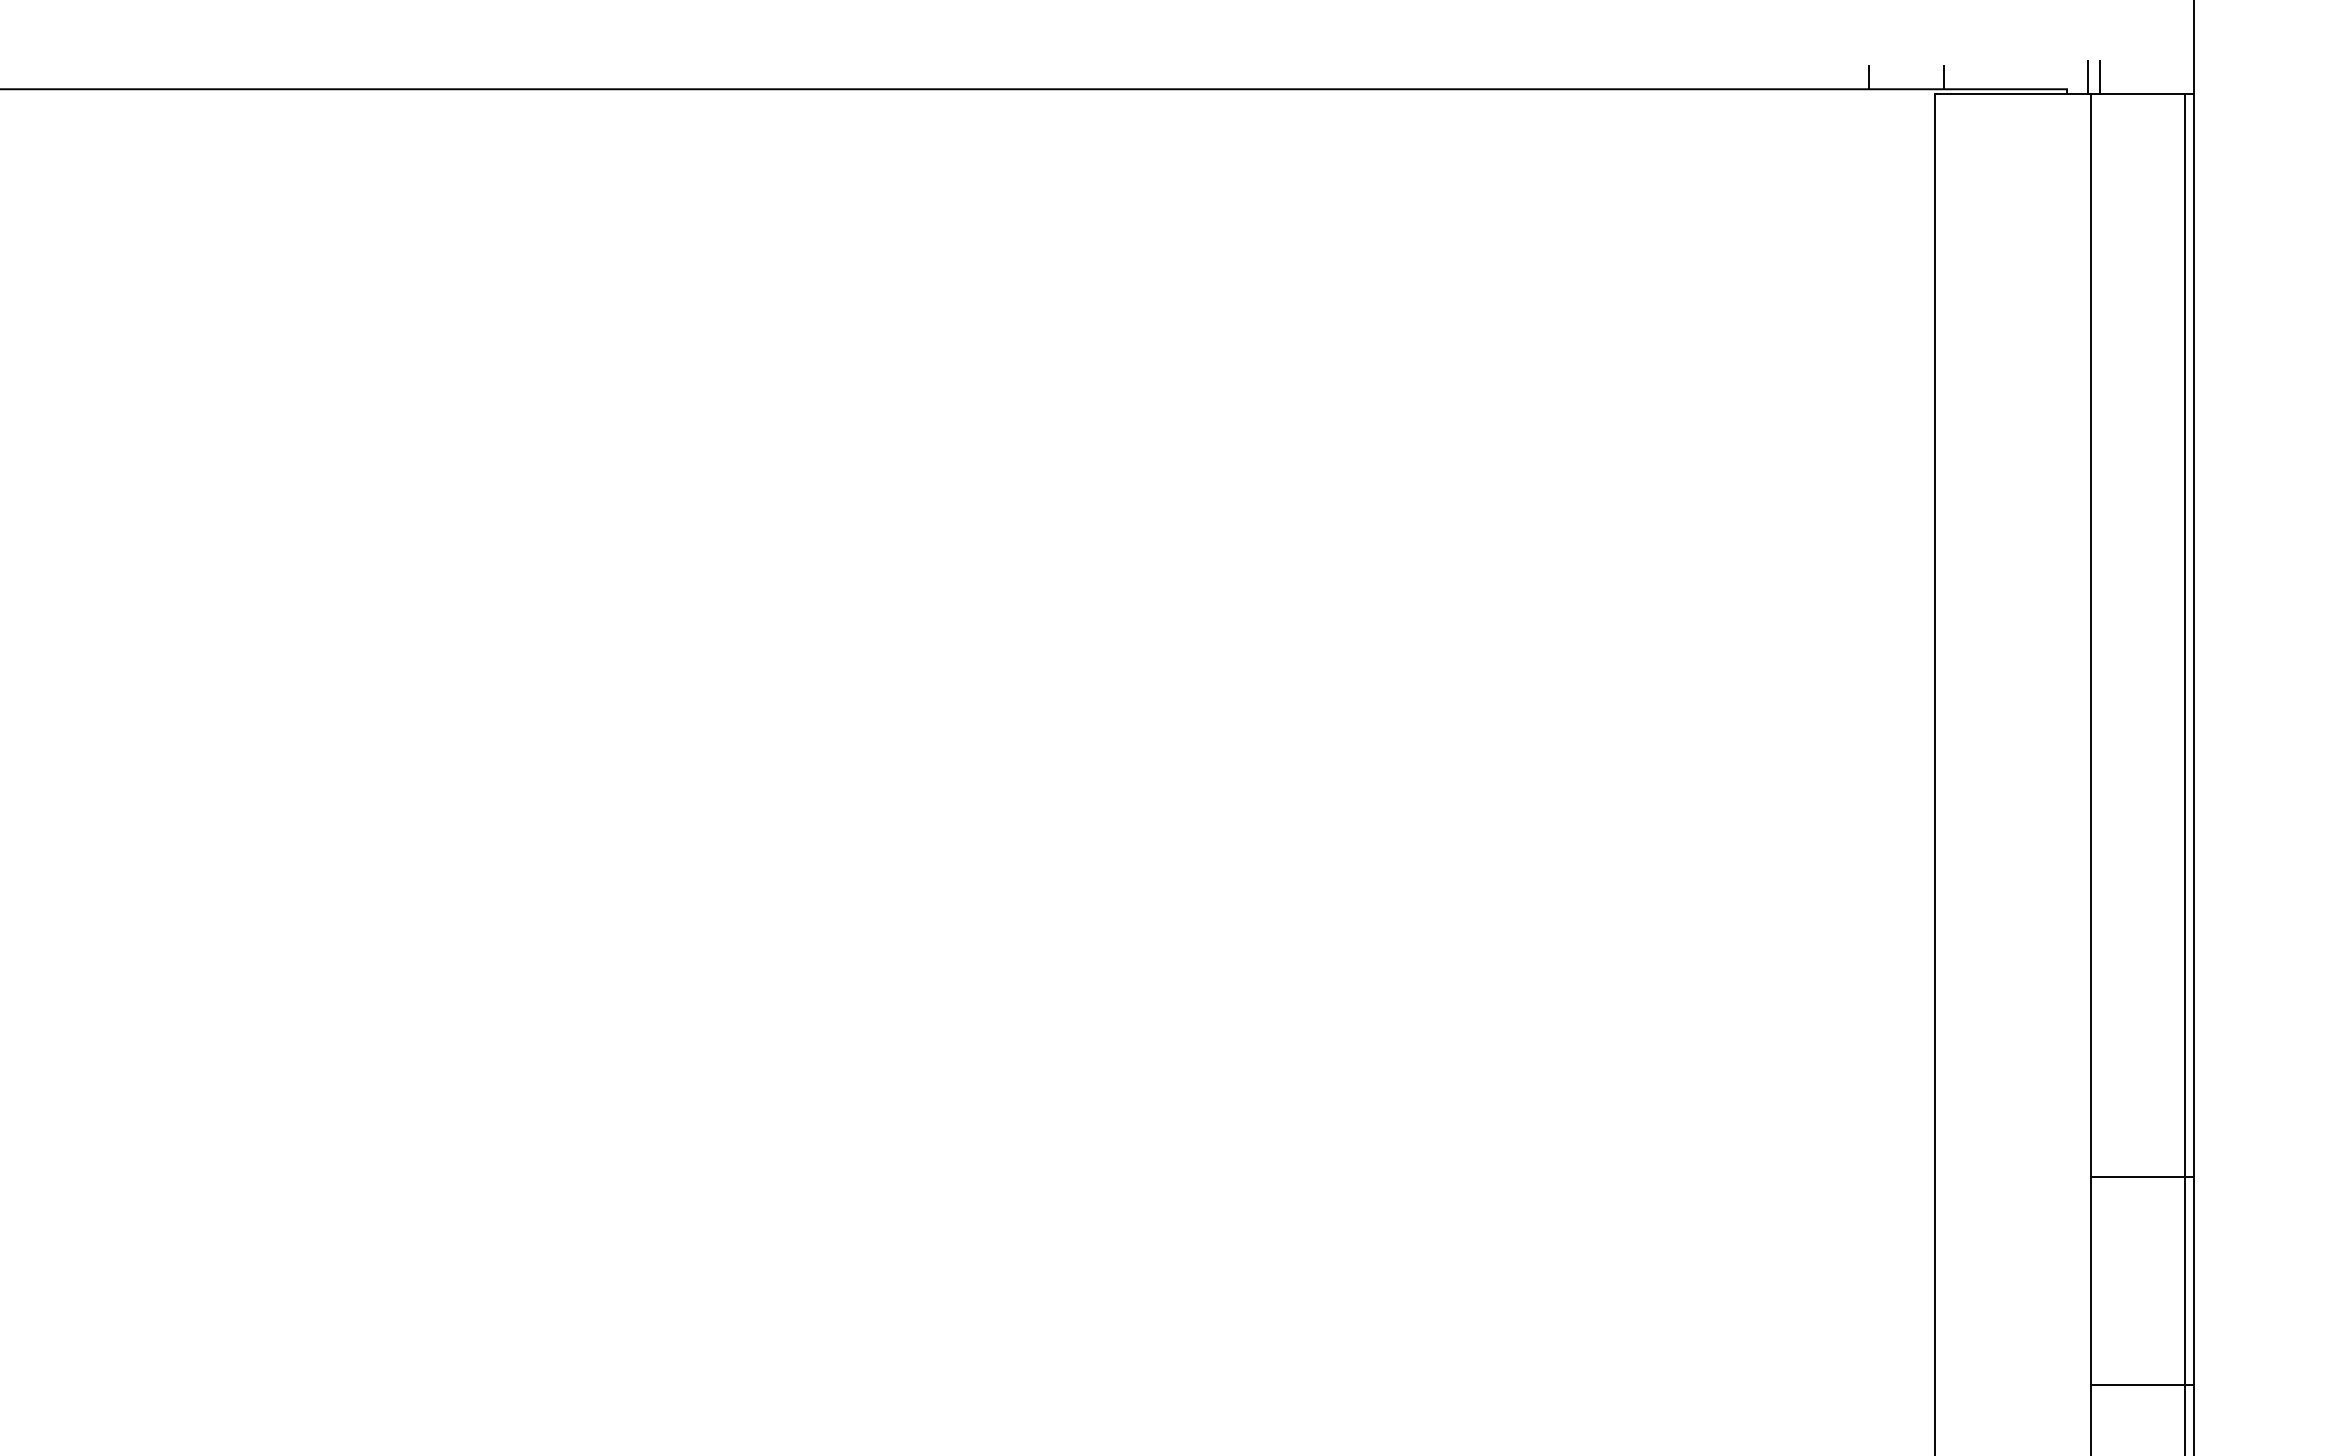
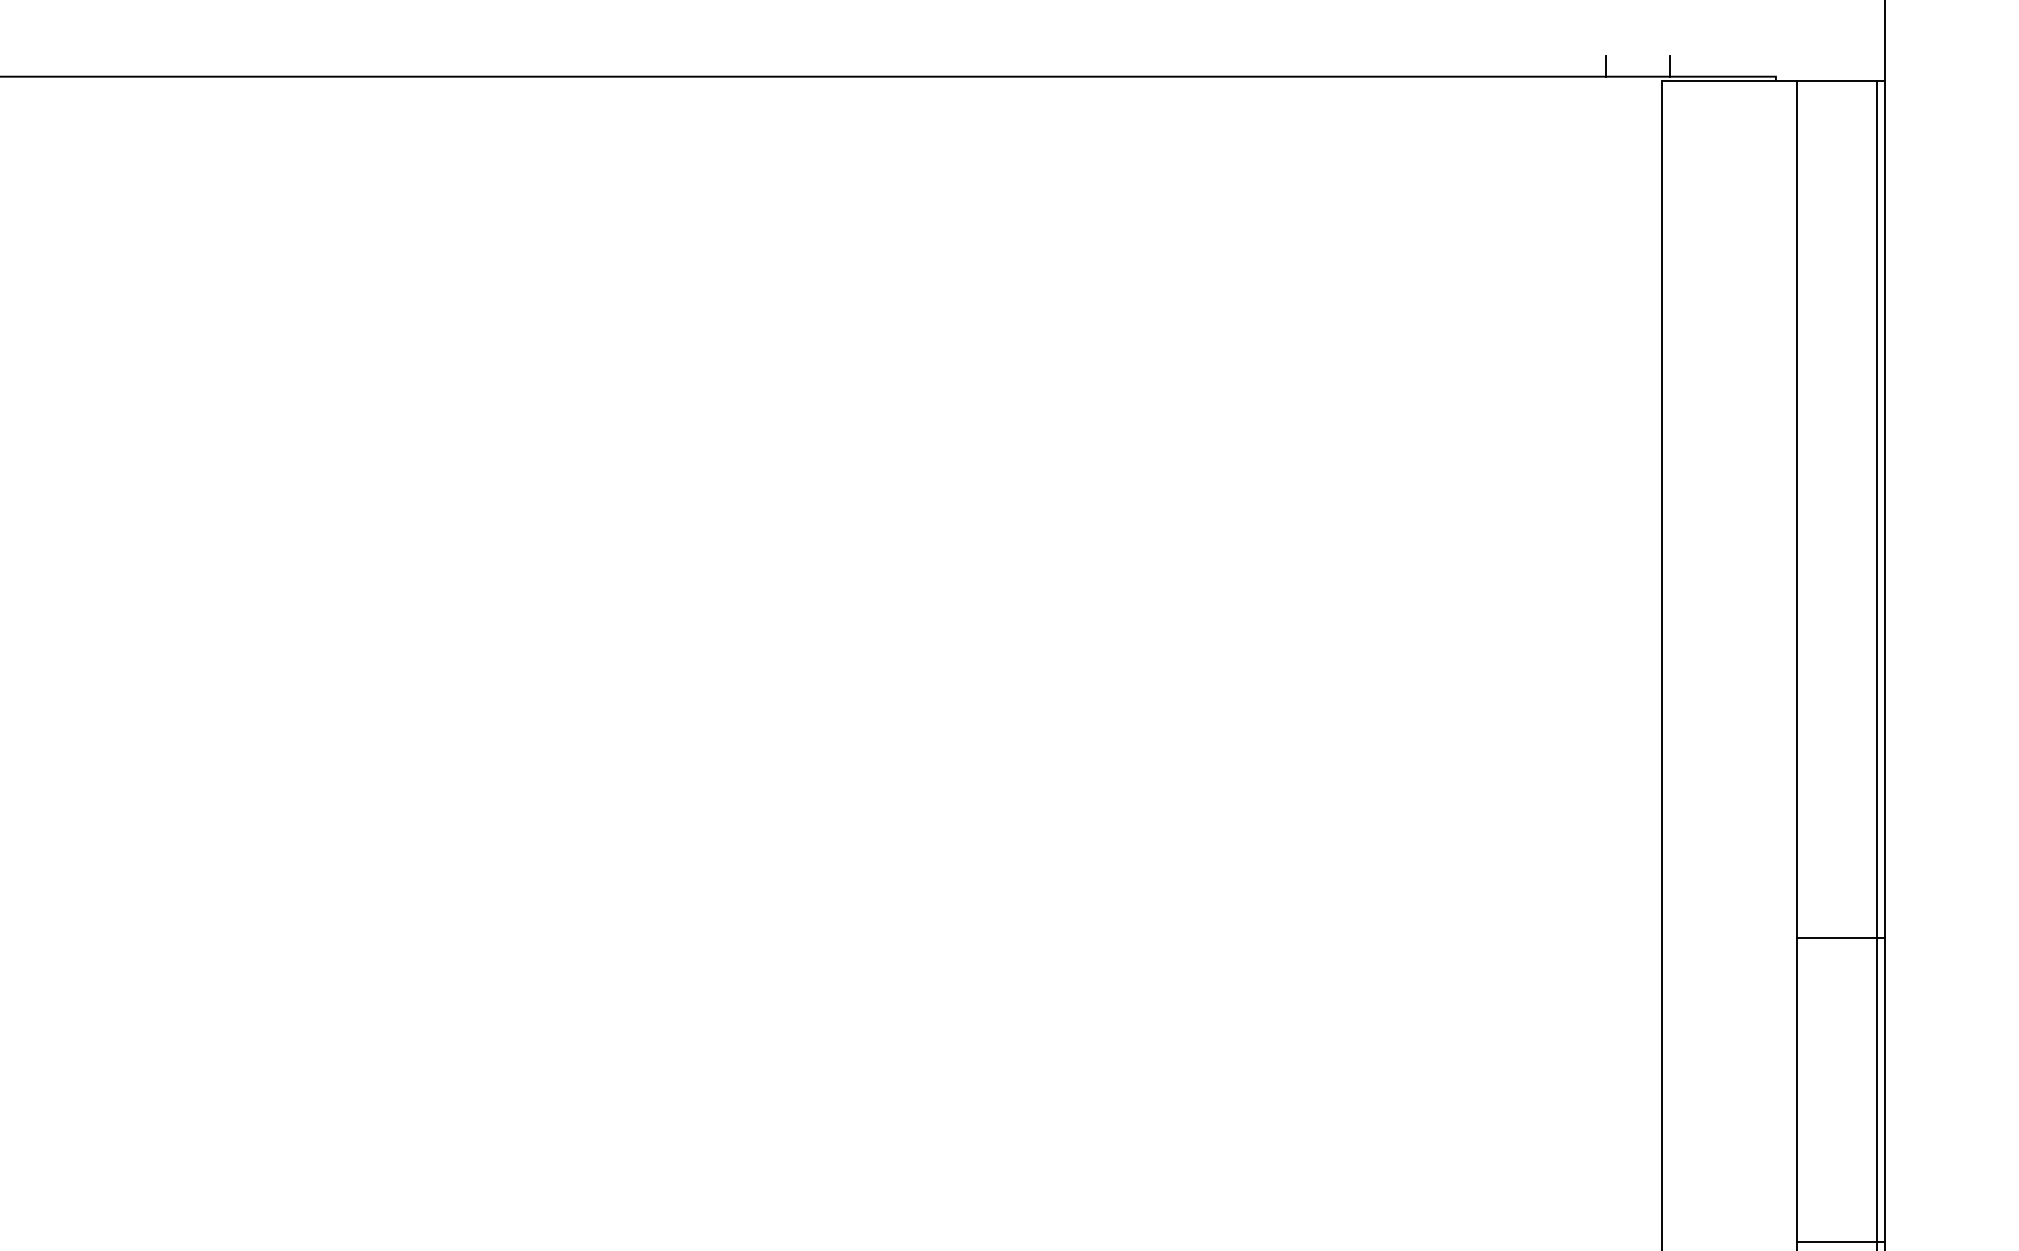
line: (2088, 76) -> (1794, 65), removed
line: (2100, 76) -> (1804, 65), removed
line: (2142, 1177) -> (1840, 937), moved
line: (2142, 1385) -> (1840, 1242), moved

